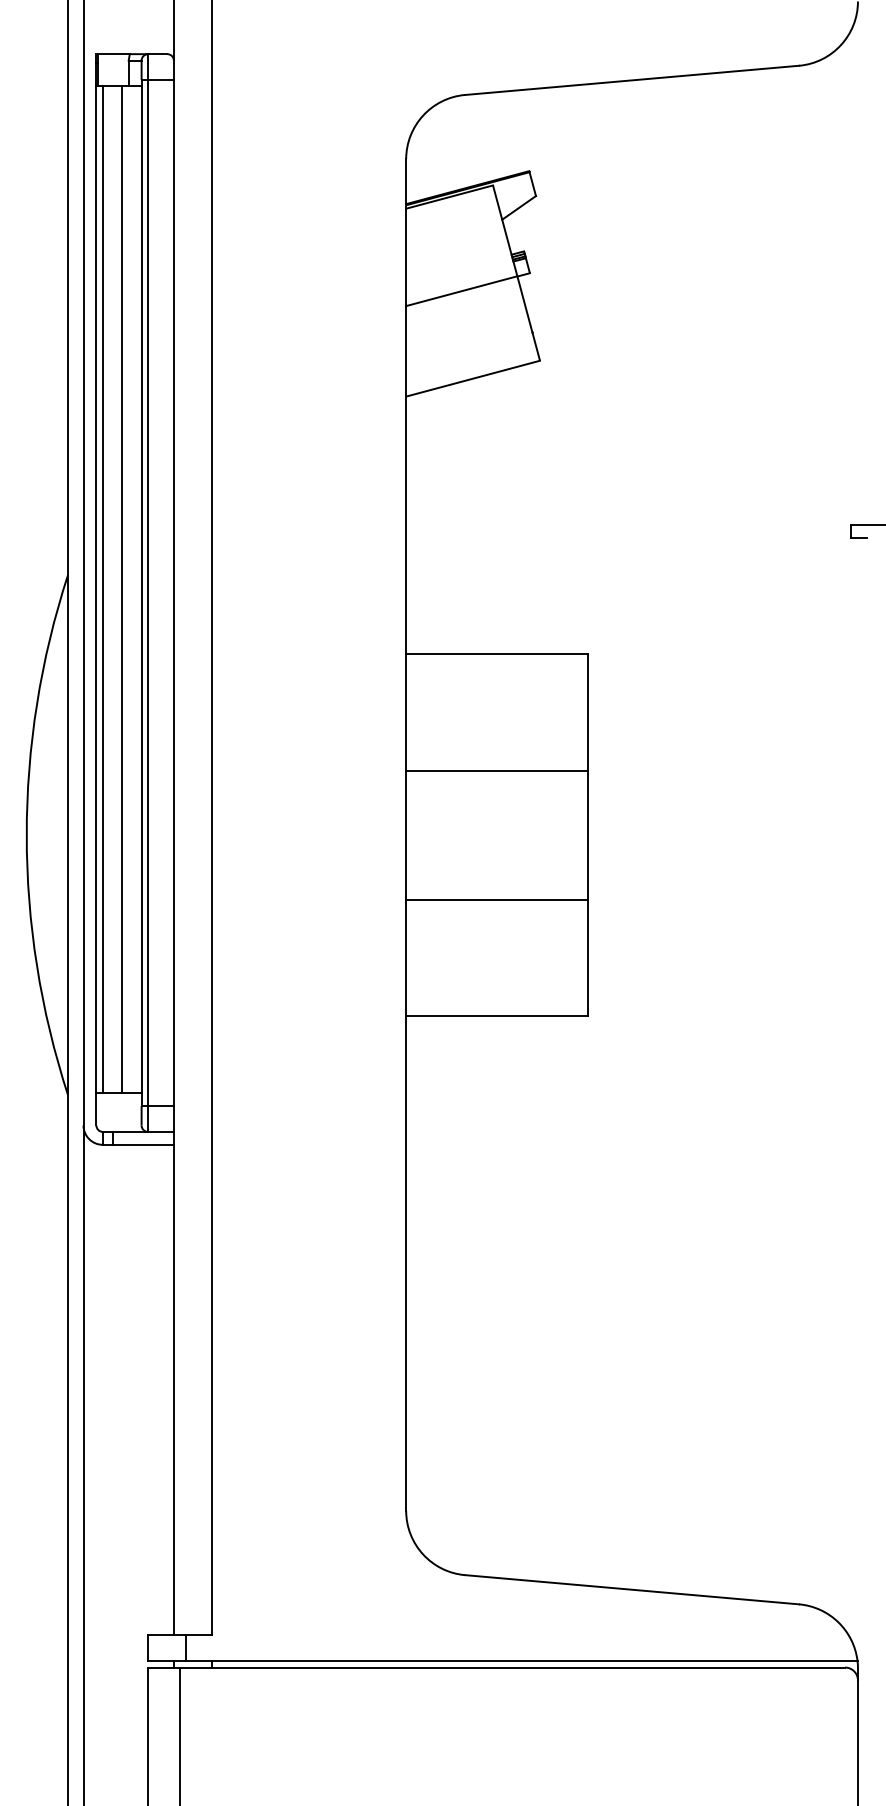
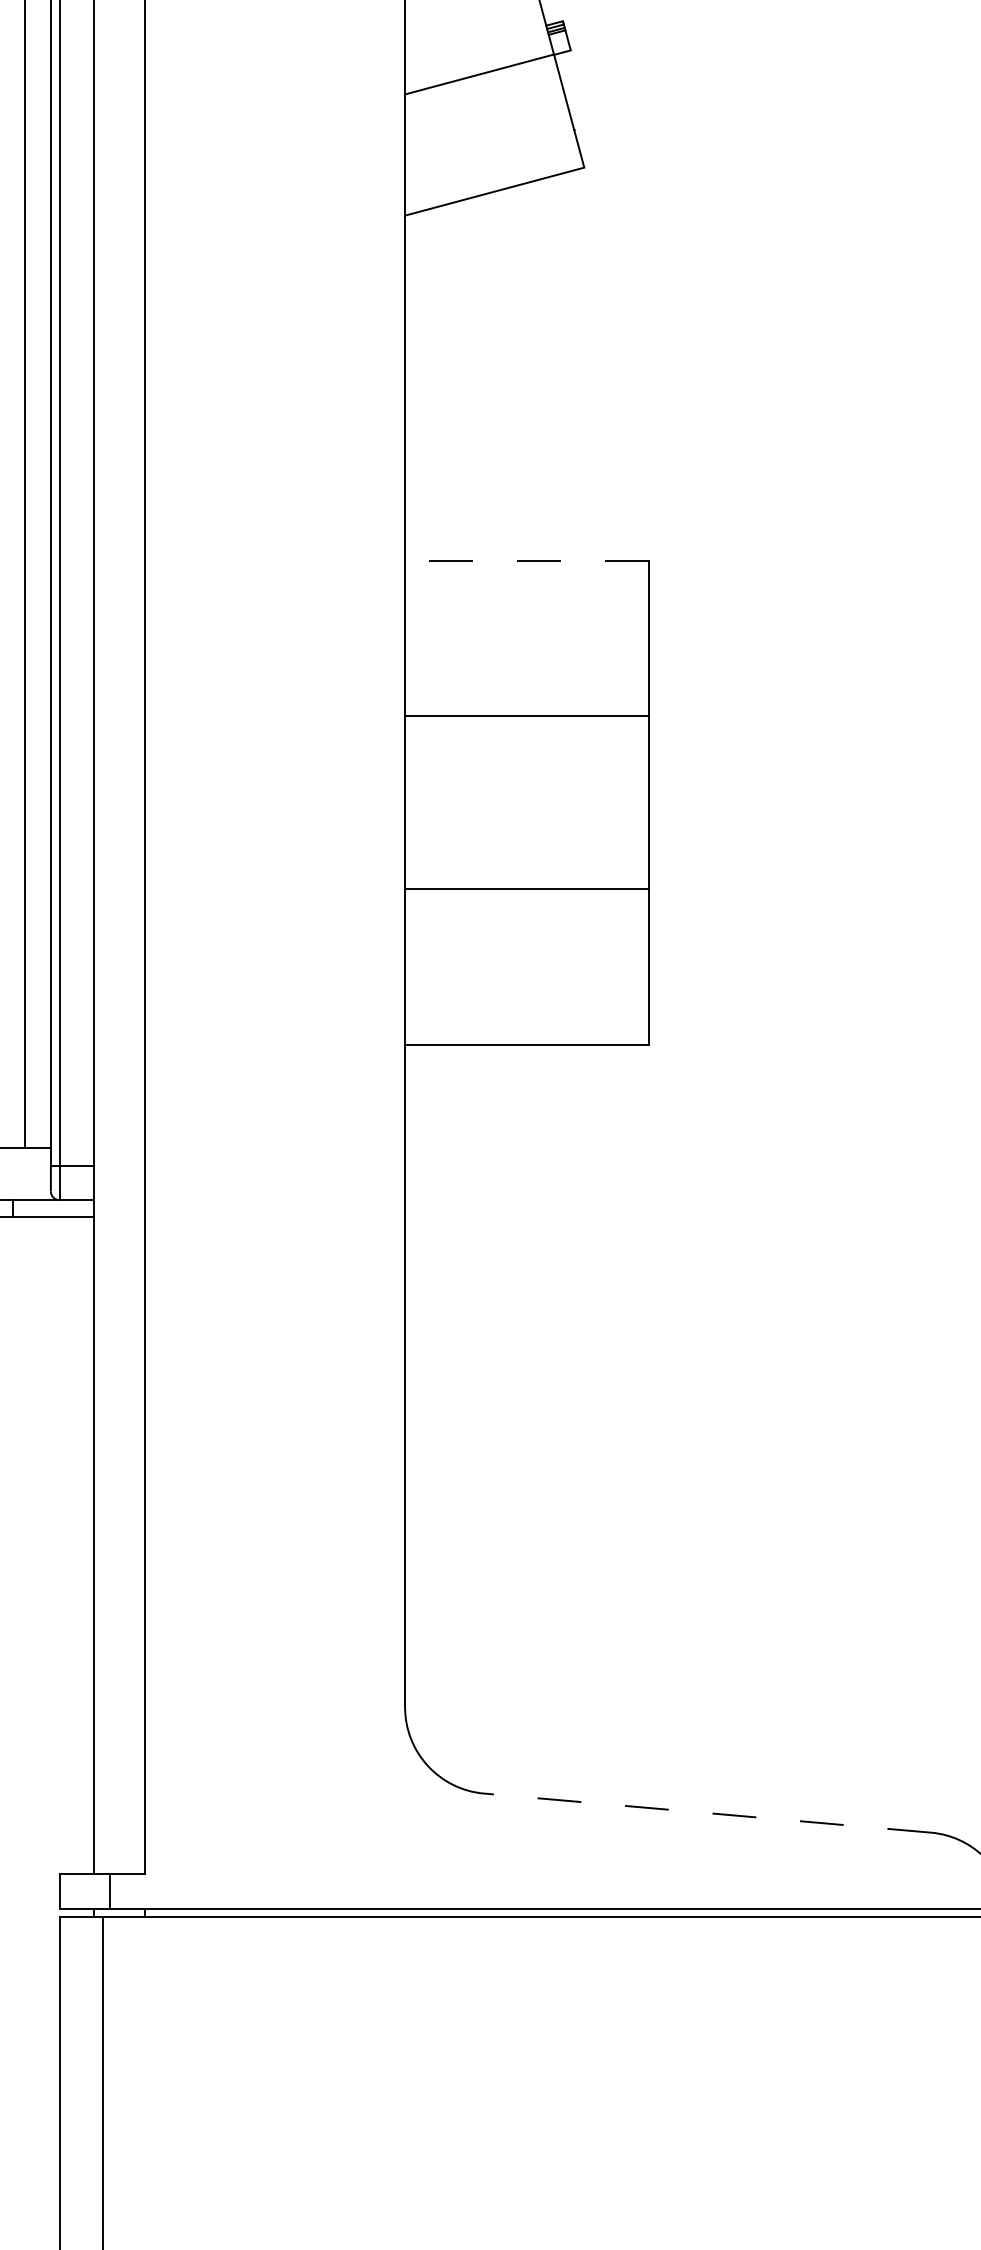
line: (497, 654) -> (527, 560), solid -> dashed
line: (632, 1589) -> (708, 1812), solid -> dashed

